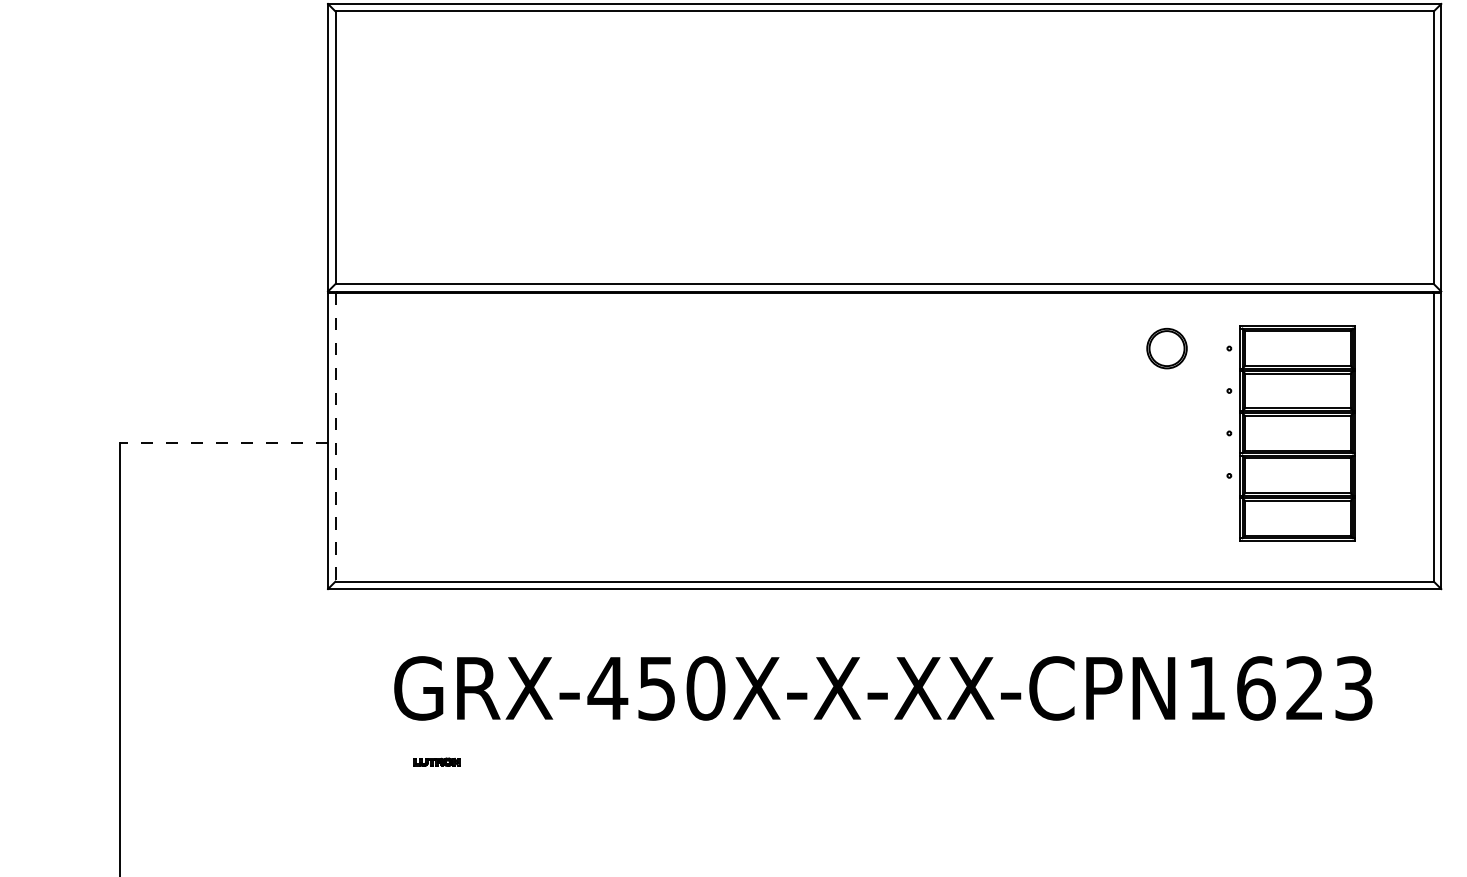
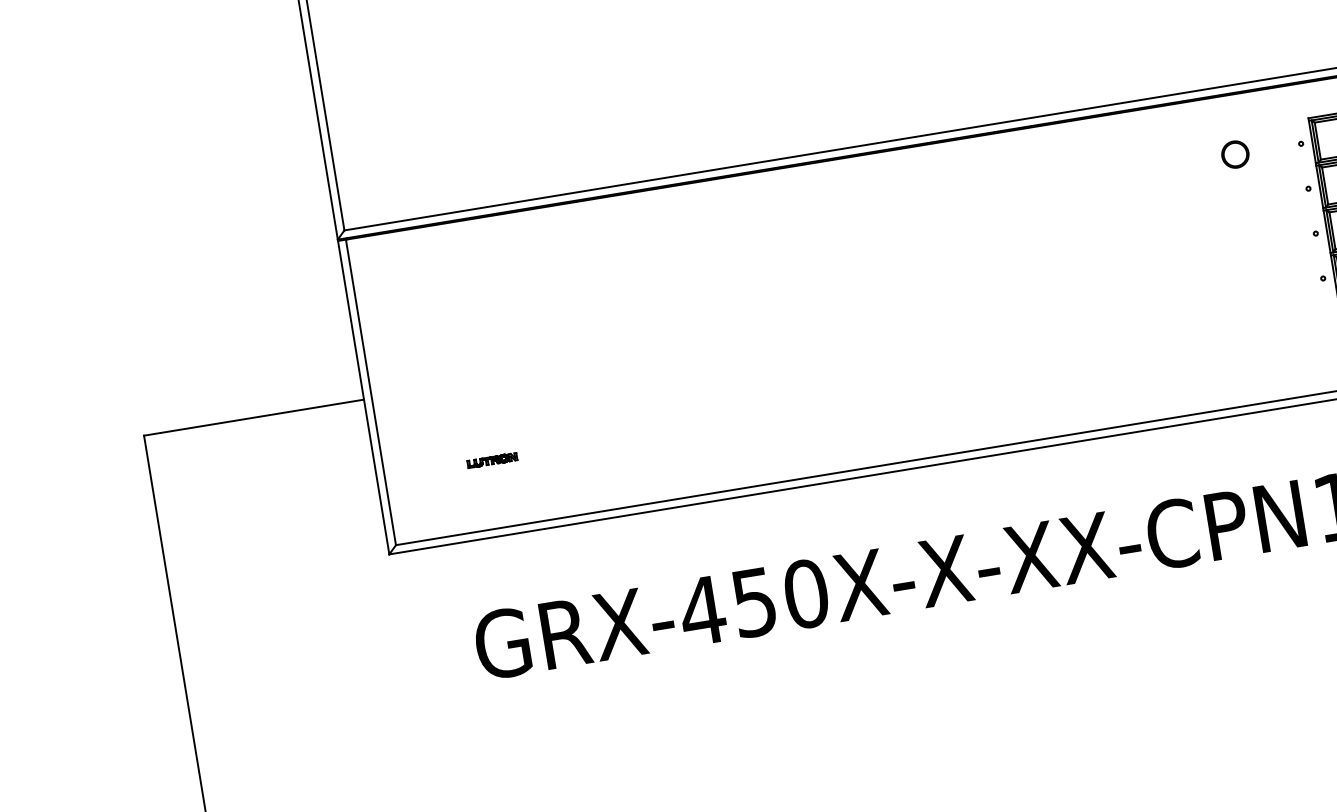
circle: (1167, 348) -> (1235, 154), size x0.62
line: (335, 437) -> (371, 392), dashed -> solid
line: (224, 442) -> (254, 417), dashed -> solid
part: (436, 761) -> (491, 459), moved

